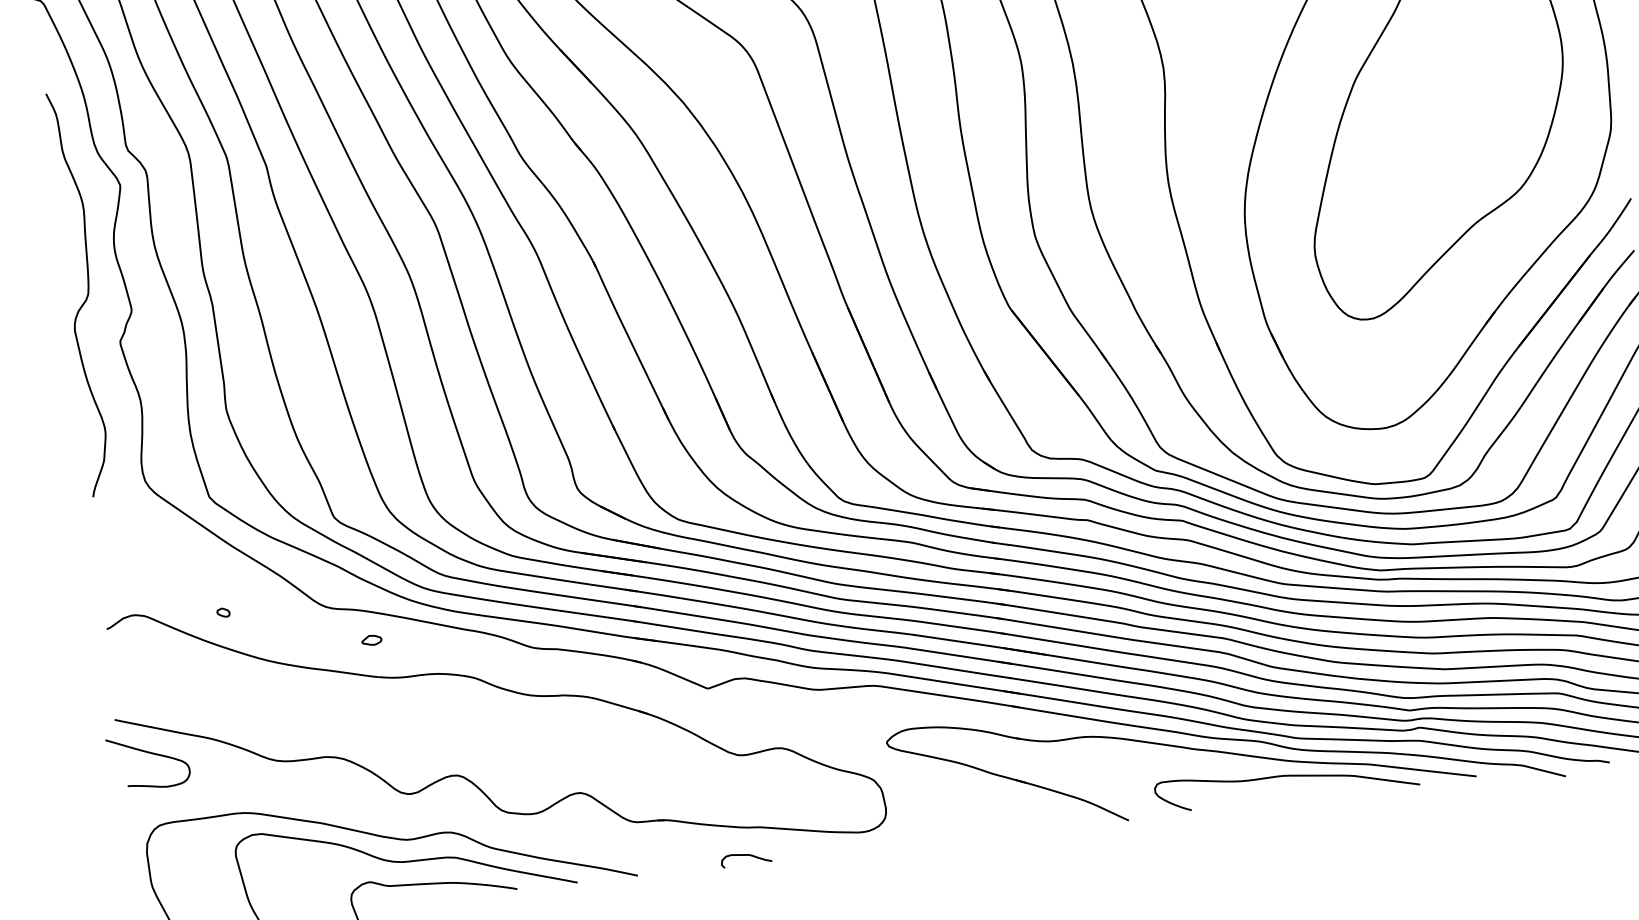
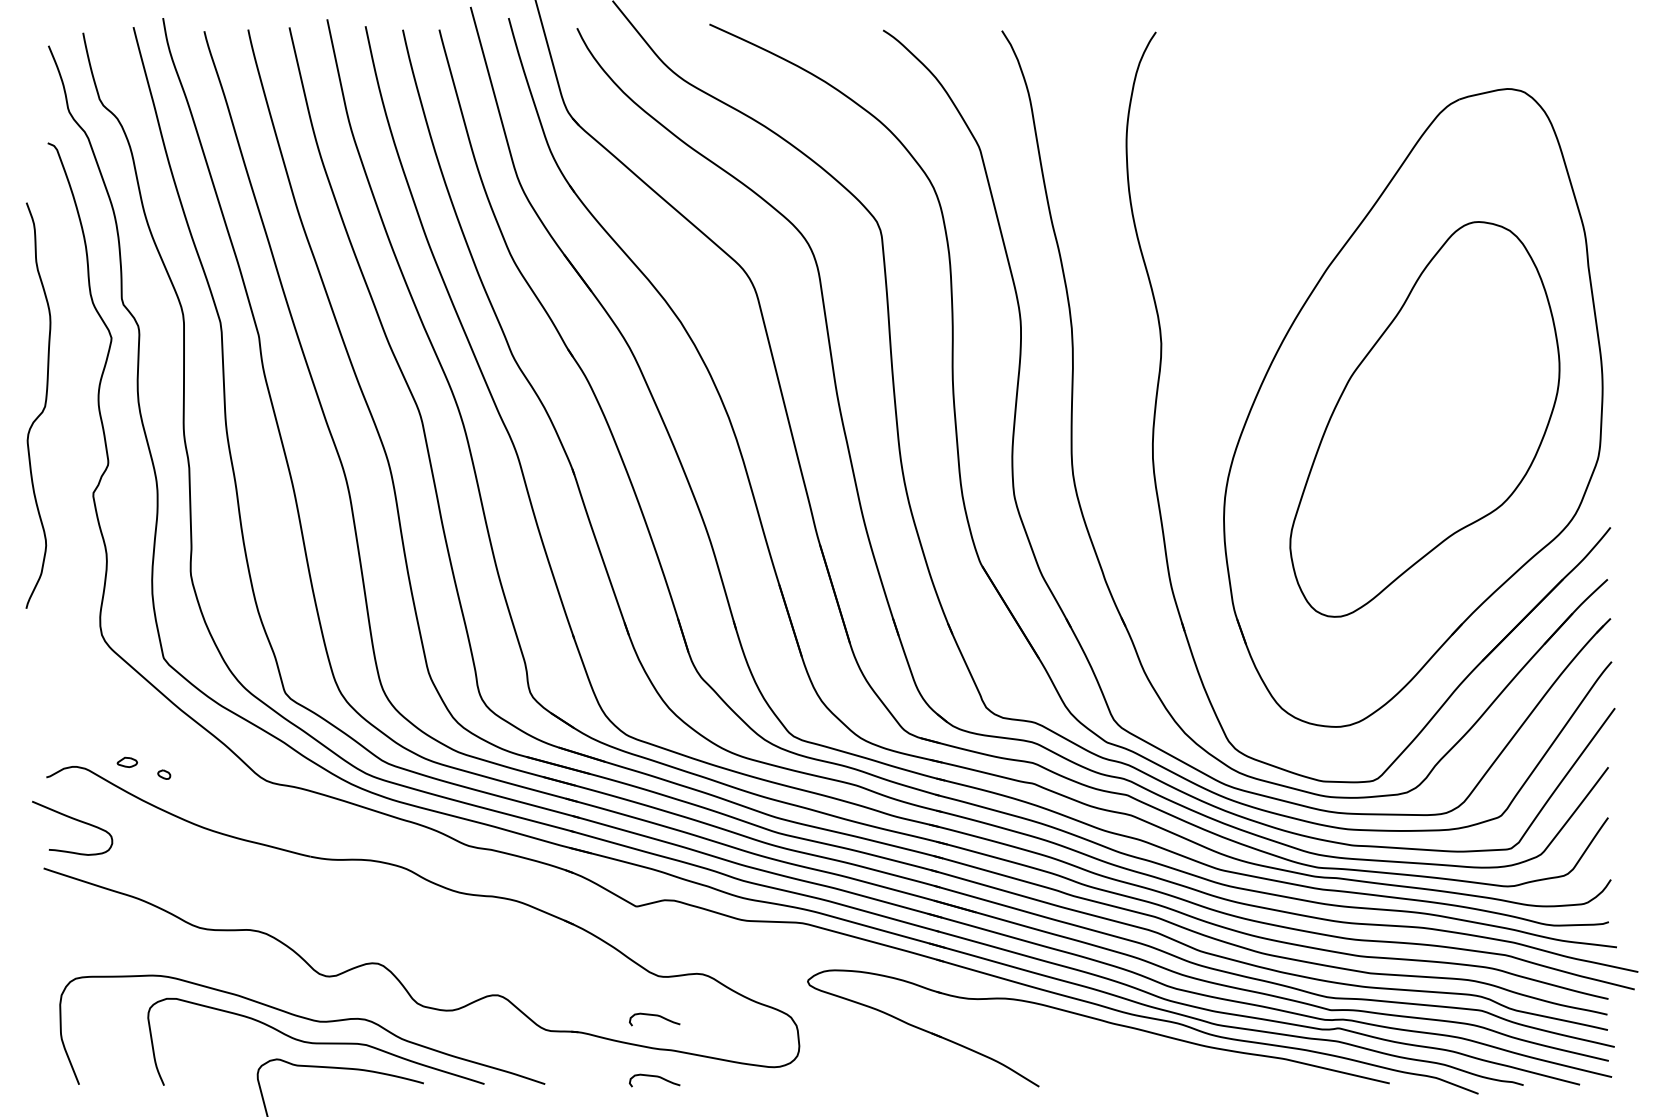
curve: (86, 295) -> (43, 407), moved
part: (370, 639) -> (126, 761), moved
curve: (150, 753) -> (75, 820), moved
curve: (1286, 776) -> (1200, 1061), removed
curve: (738, 795) -> (654, 1016), added

